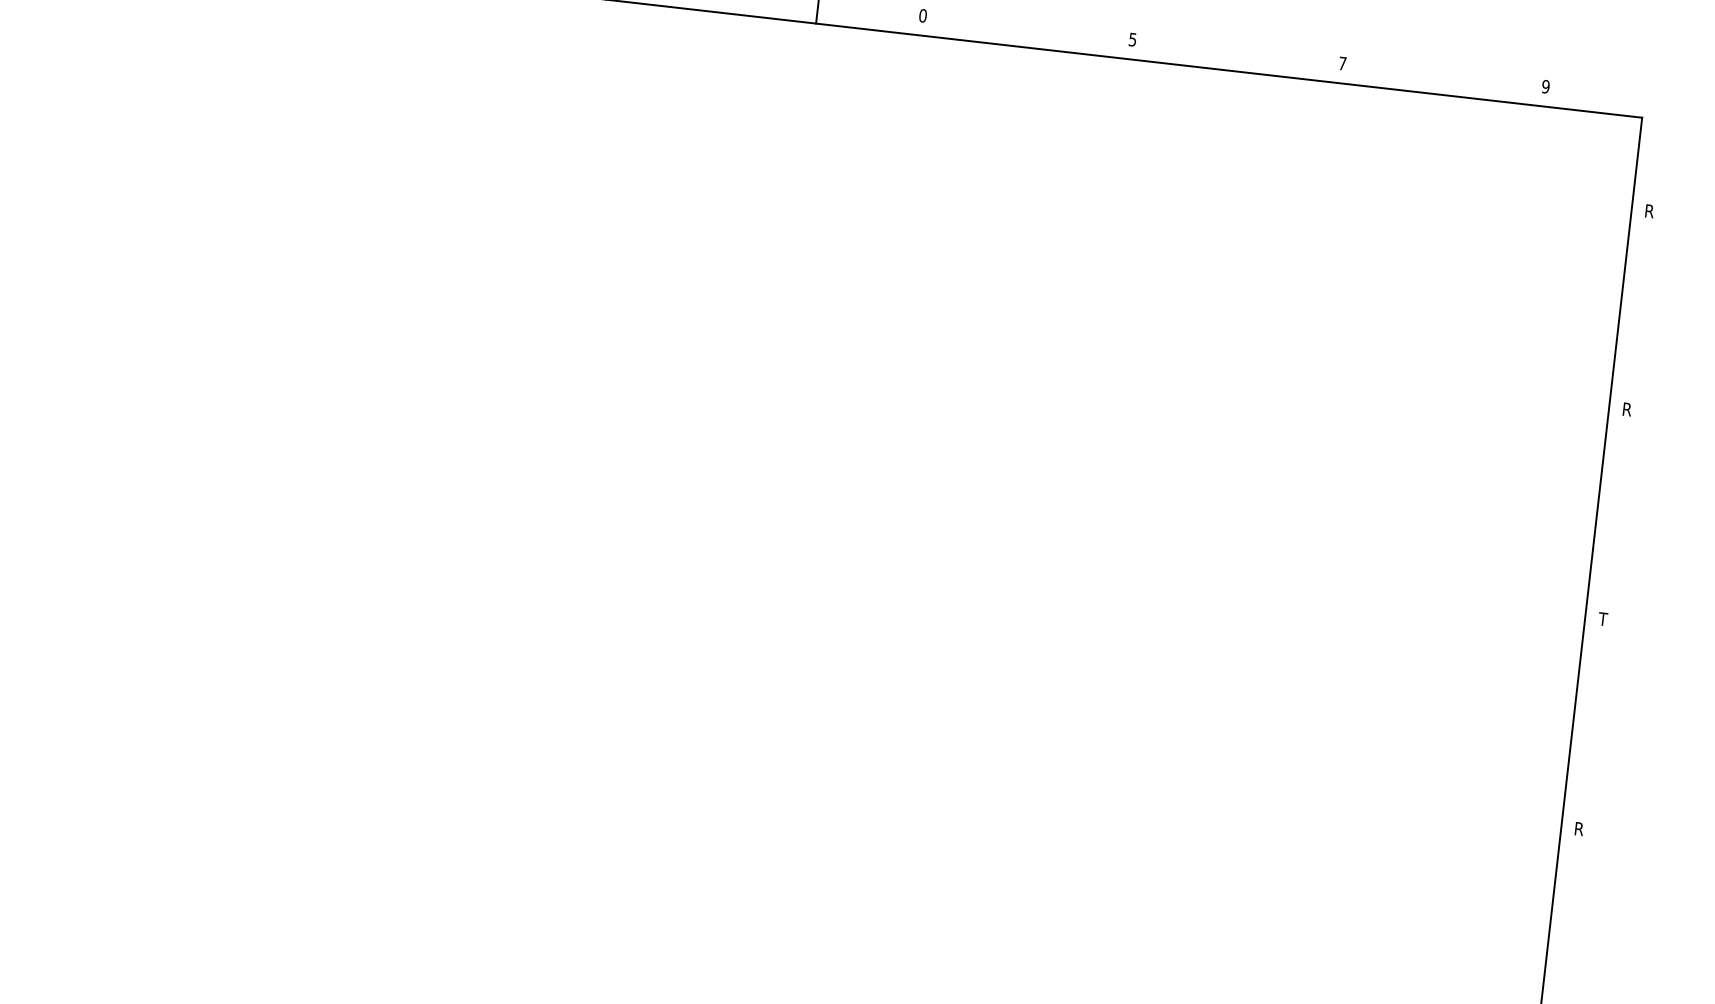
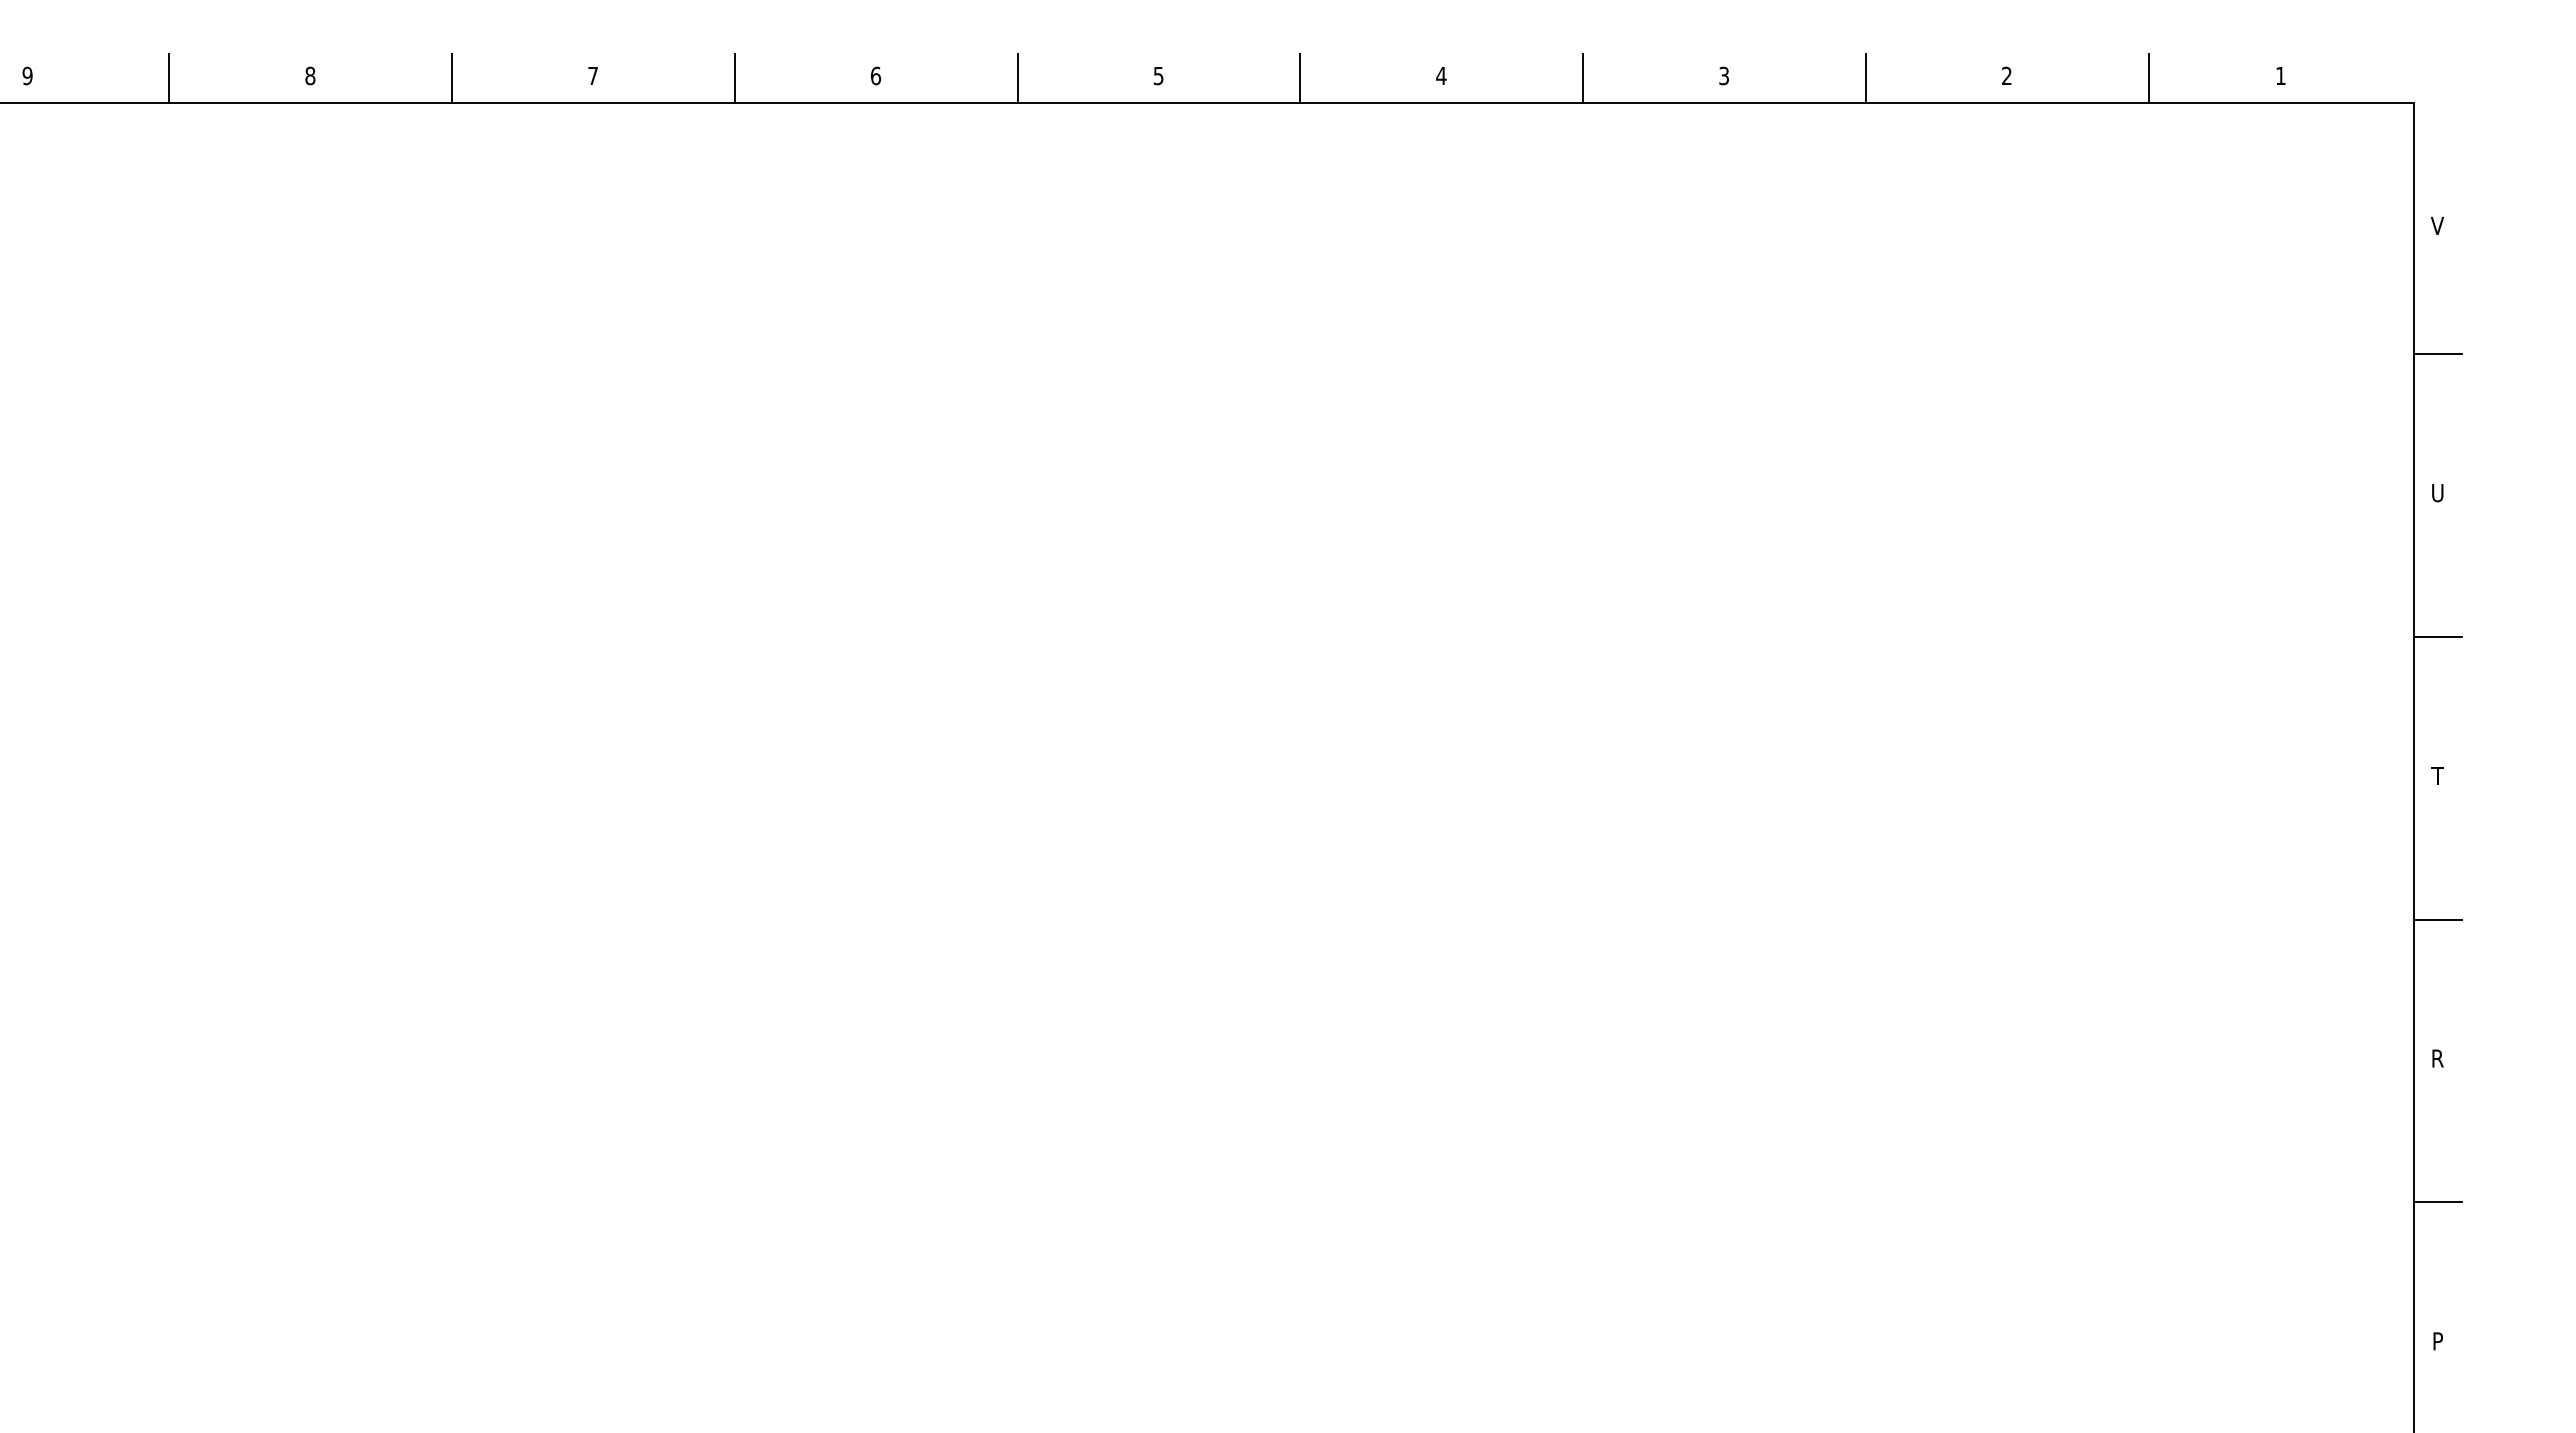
text: (923, 15) -> (1441, 75), 0 -> 4
line: (1028, 29) -> (1583, 78), added
text: (1132, 39) -> (1723, 75), 5 -> 3
line: (1237, 53) -> (1865, 78), added
text: (1342, 63) -> (2006, 75), 7 -> 2
line: (1447, 77) -> (2148, 78), added
text: (1545, 86) -> (2280, 75), 9 -> 1
text: (1649, 210) -> (2437, 225), R -> V
line: (1638, 306) -> (2437, 354), added
text: (1626, 409) -> (2437, 493), R -> U
line: (1614, 515) -> (2437, 636), added
line: (1590, 725) -> (2437, 919), added
line: (1566, 935) -> (2437, 1202), added

